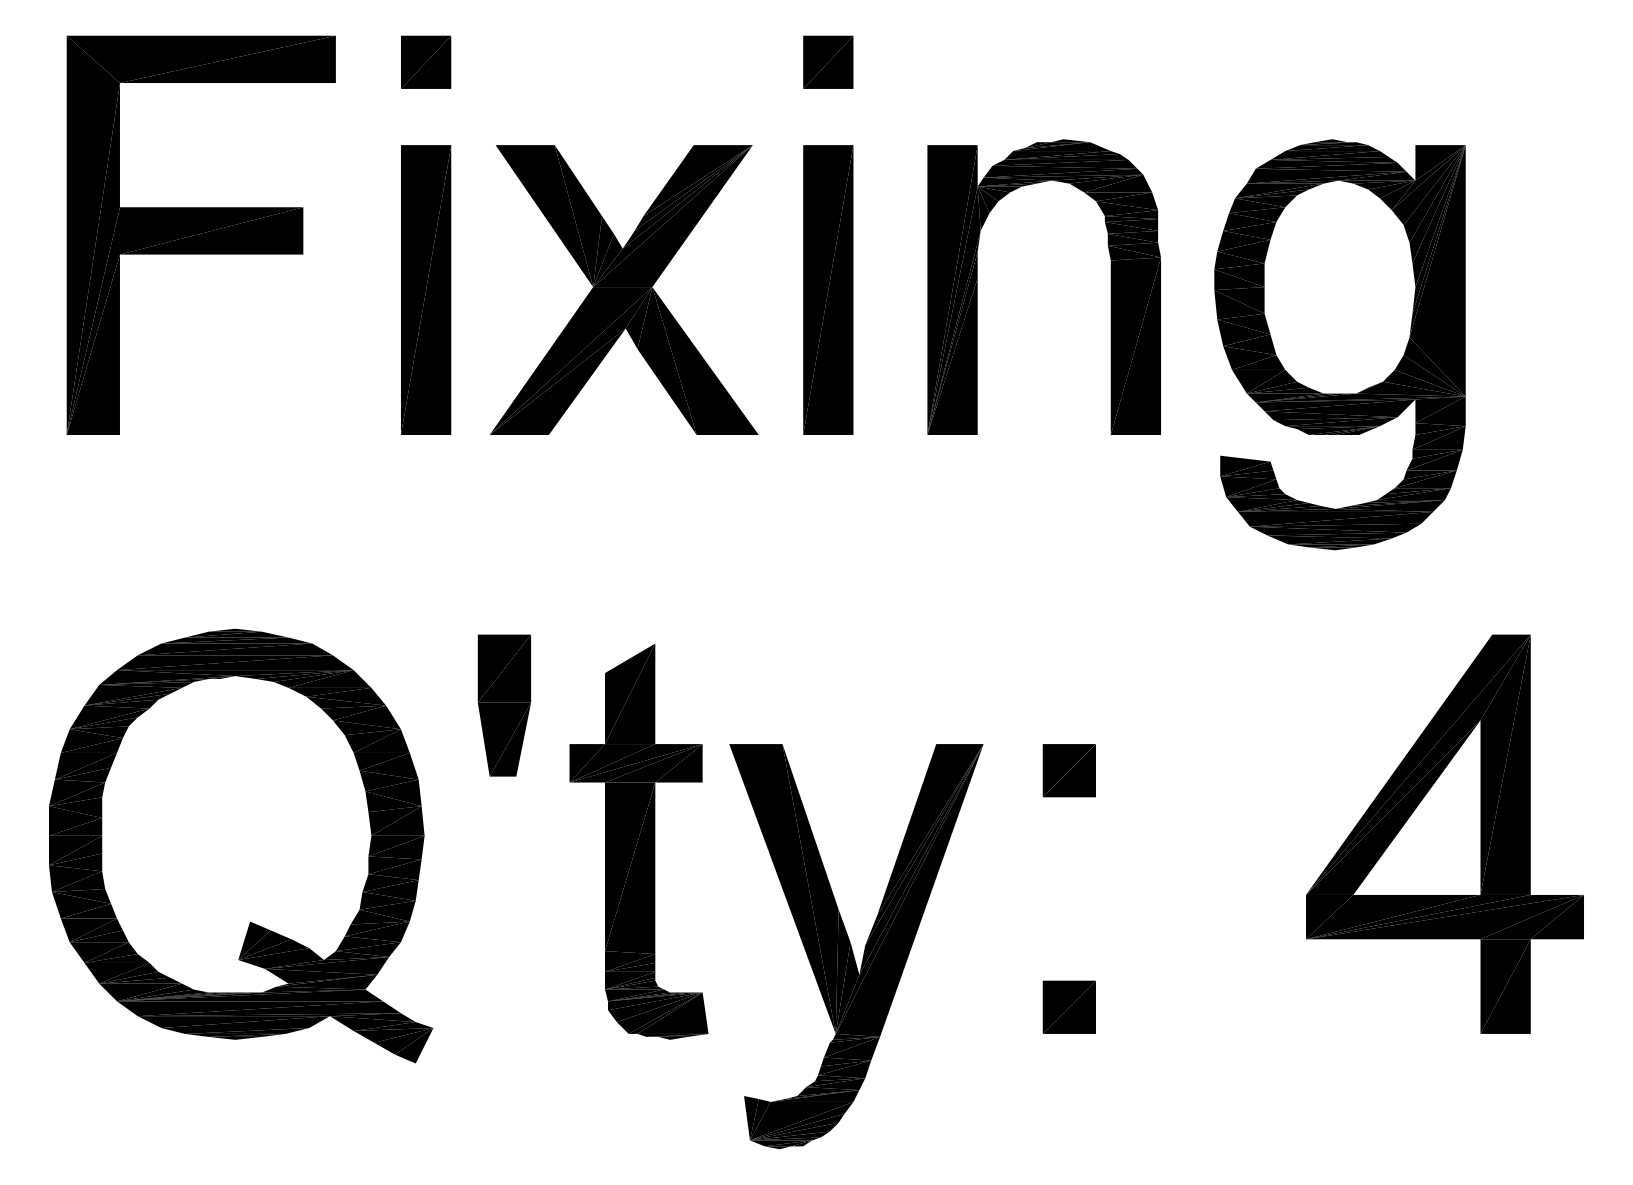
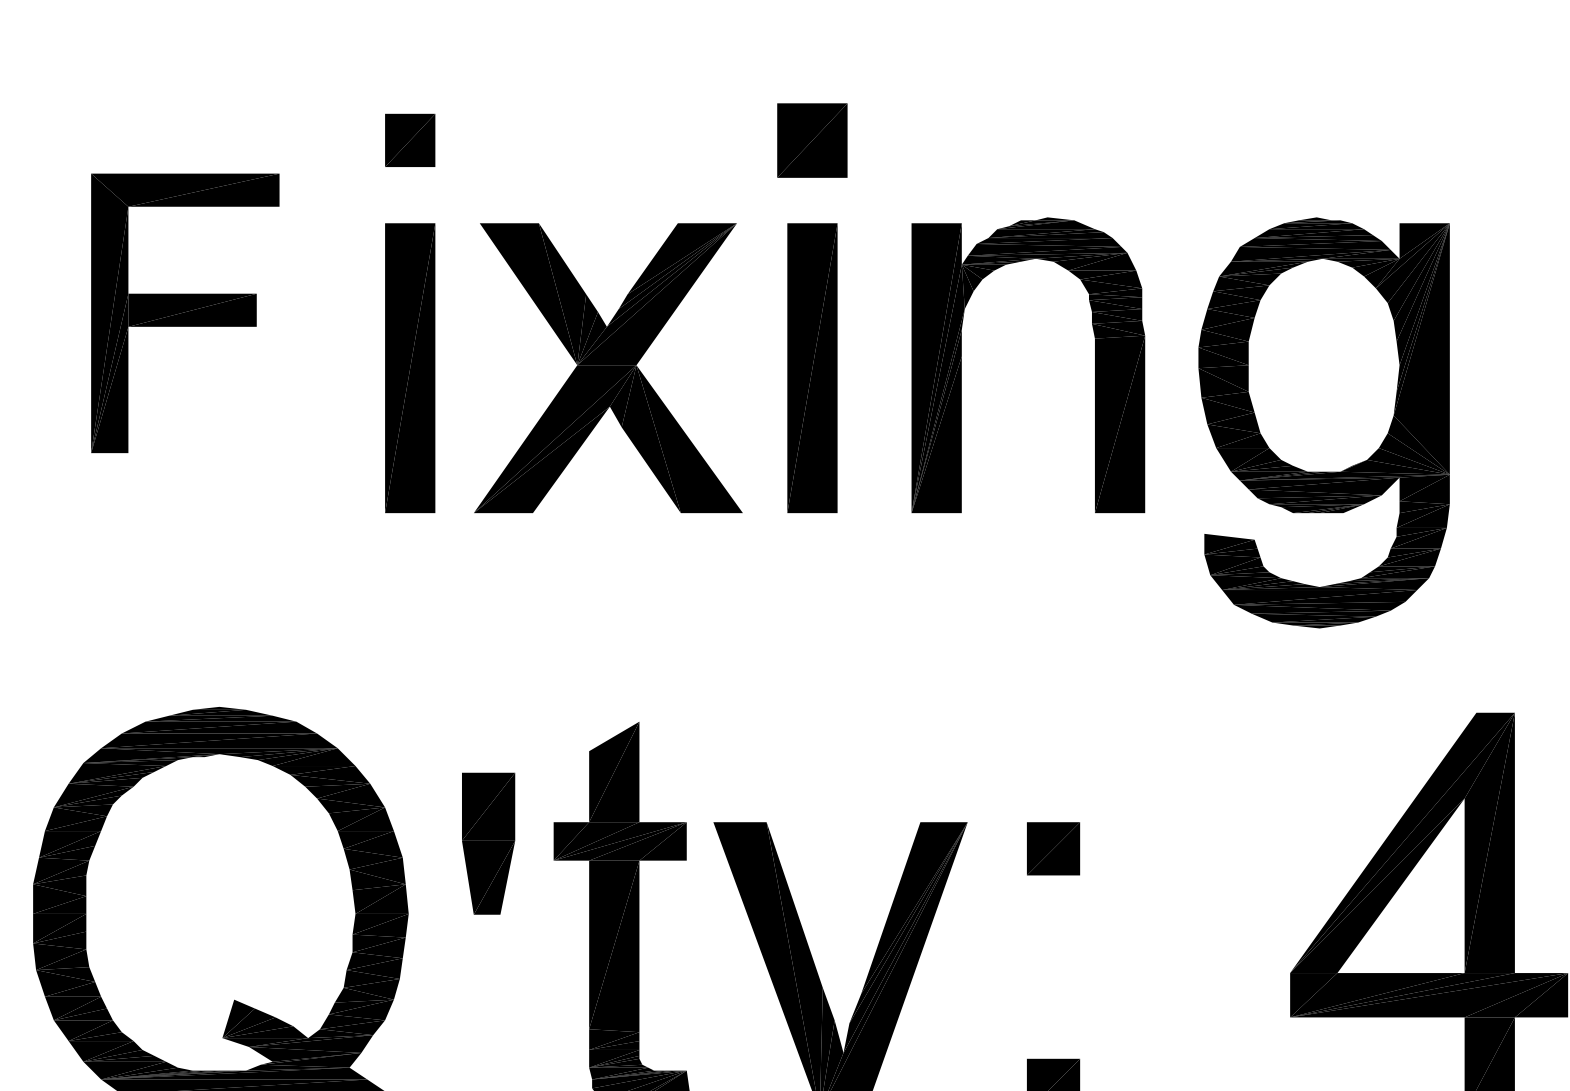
part: (828, 61) -> (812, 139), size x1.4
part: (200, 234) -> (184, 312), size x0.7
part: (503, 705) -> (487, 843), moved

